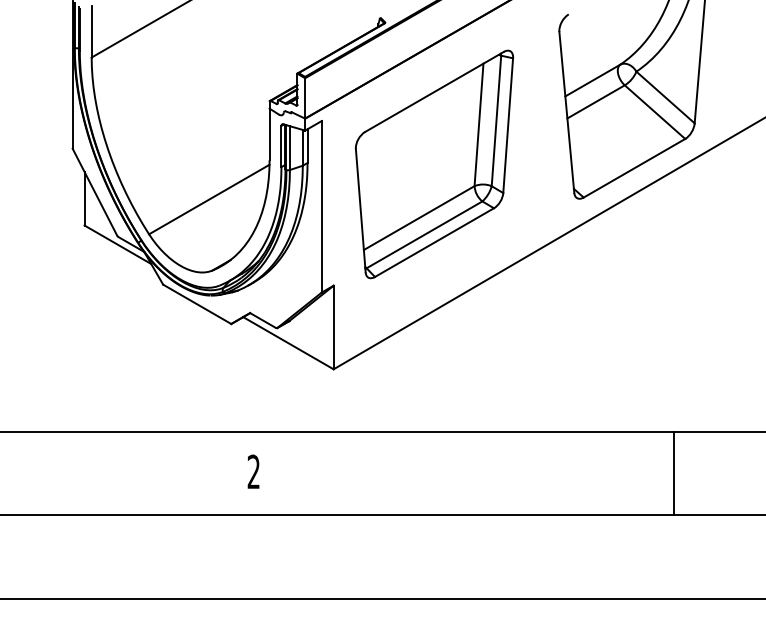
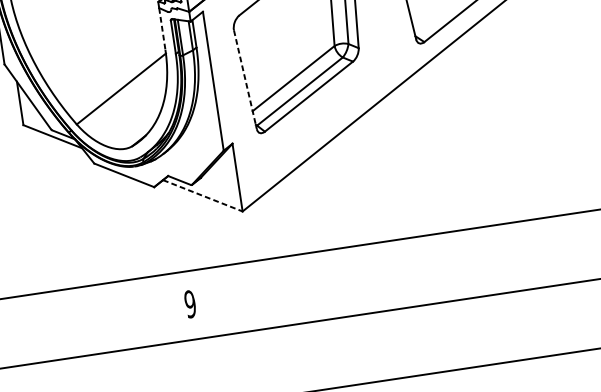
line: (269, 134) -> (162, 29), solid -> dashed
line: (360, 210) -> (245, 79), solid -> dashed
line: (288, 343) -> (202, 196), solid -> dashed
text: (253, 471) -> (190, 303), 2 -> 9
line: (674, 473) -> (531, 254), removed

